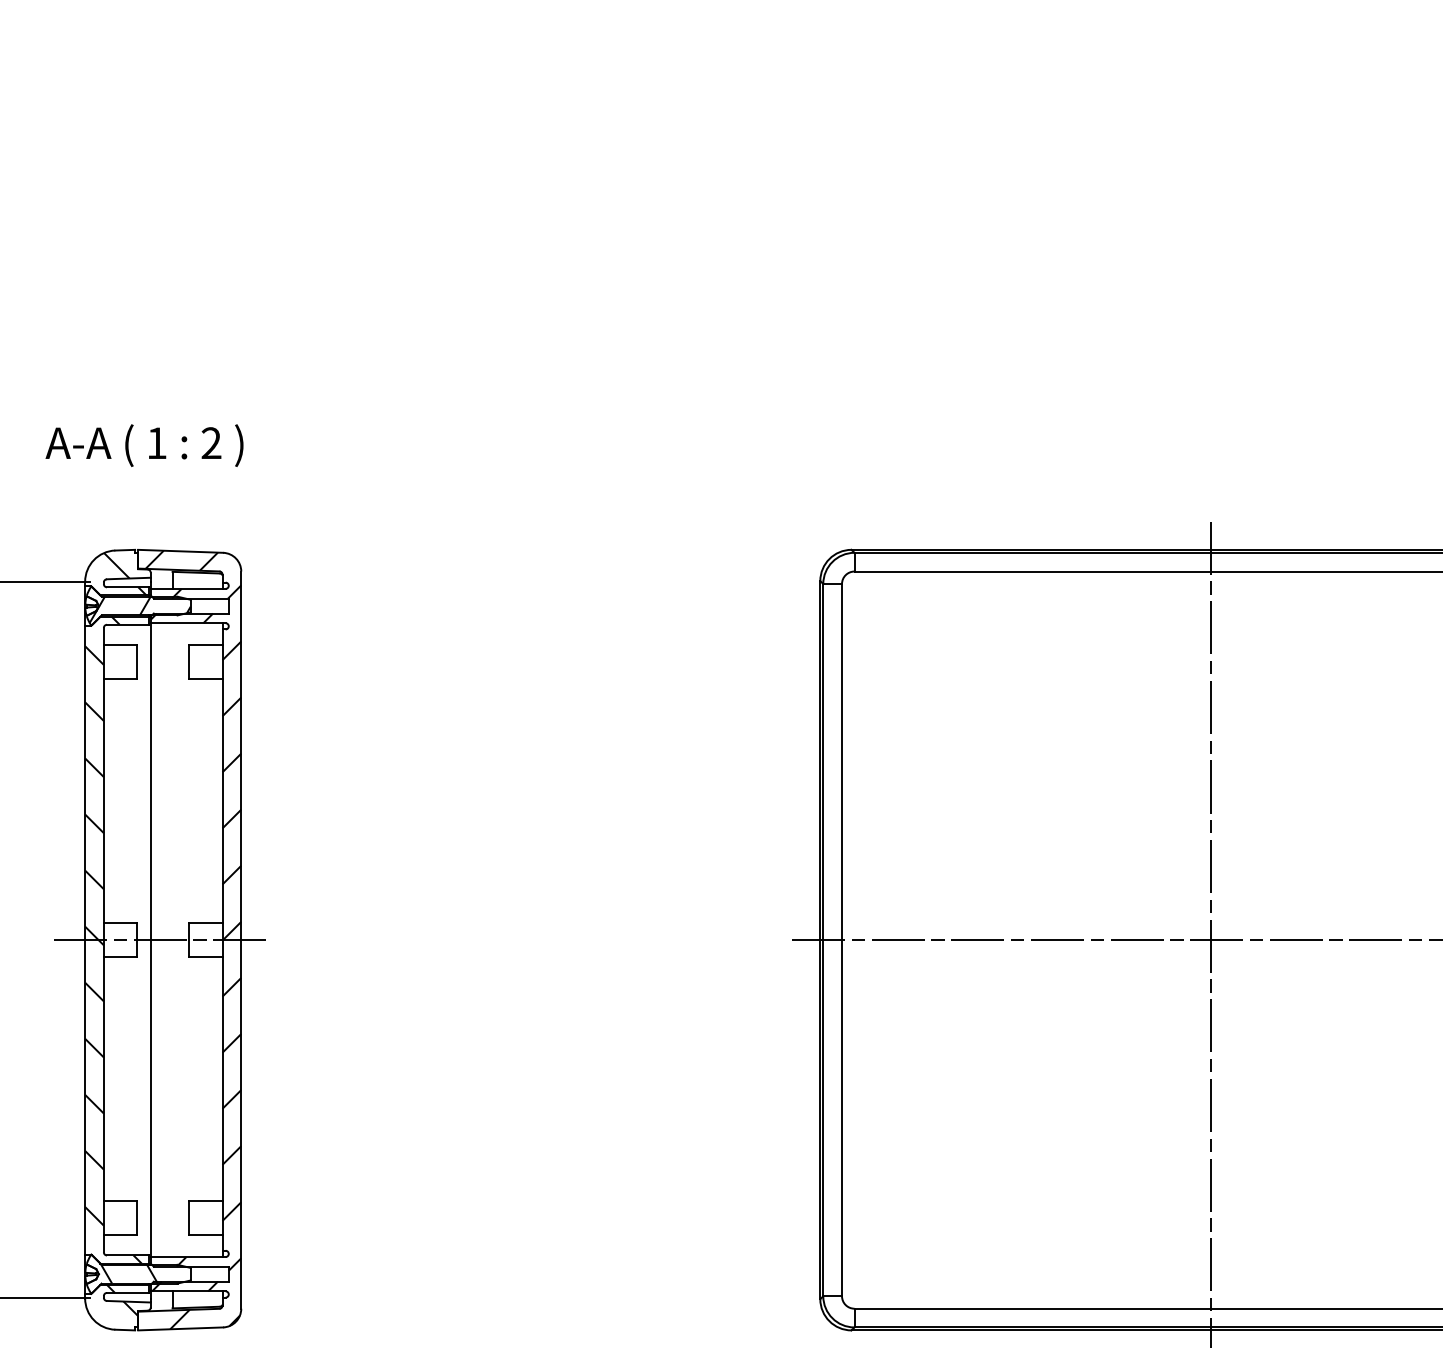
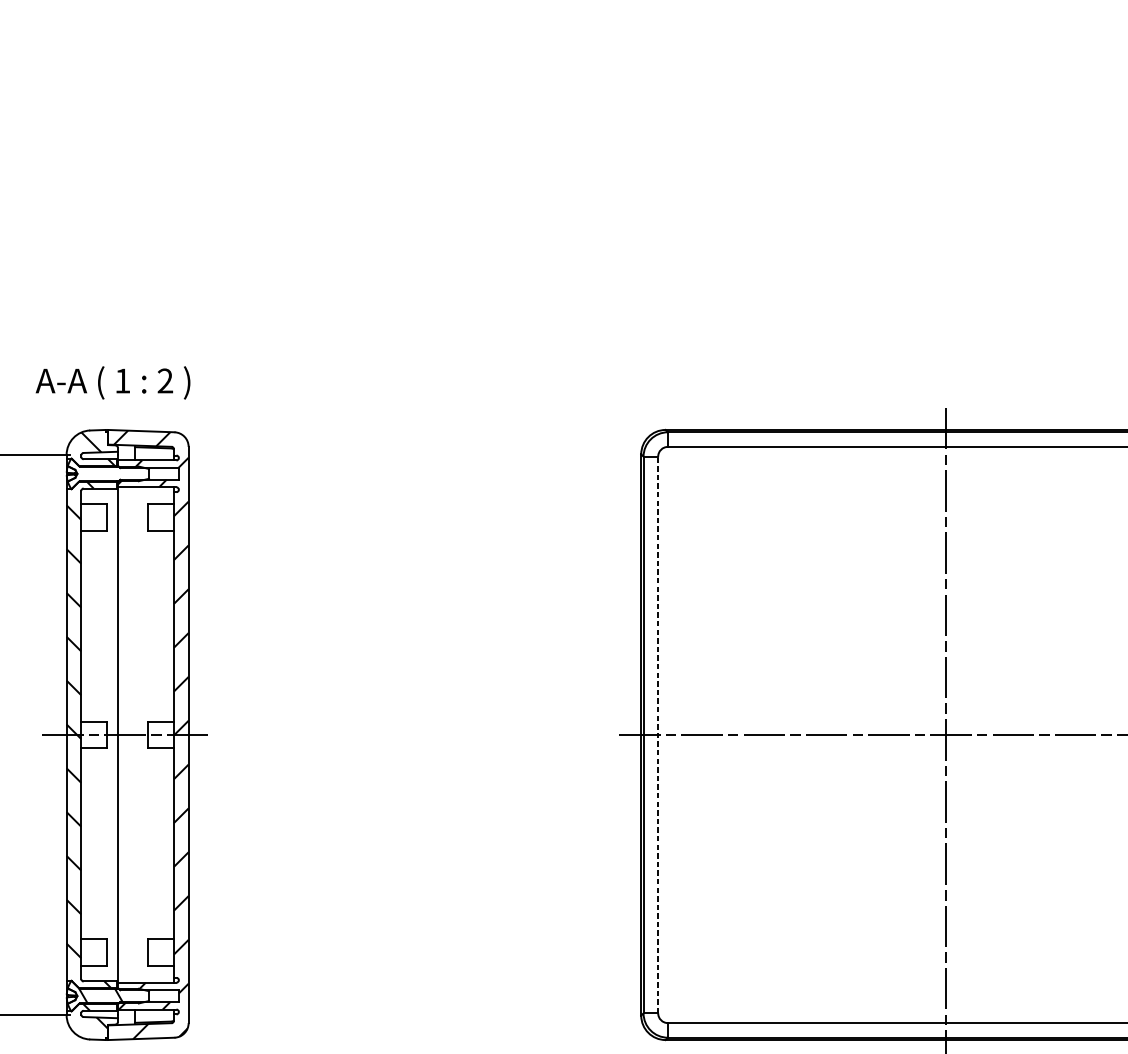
text: (144, 445) -> (113, 382), moved
hatch: (139, 609) -> (109, 476), removed
line: (842, 939) -> (658, 734), solid -> dashed

